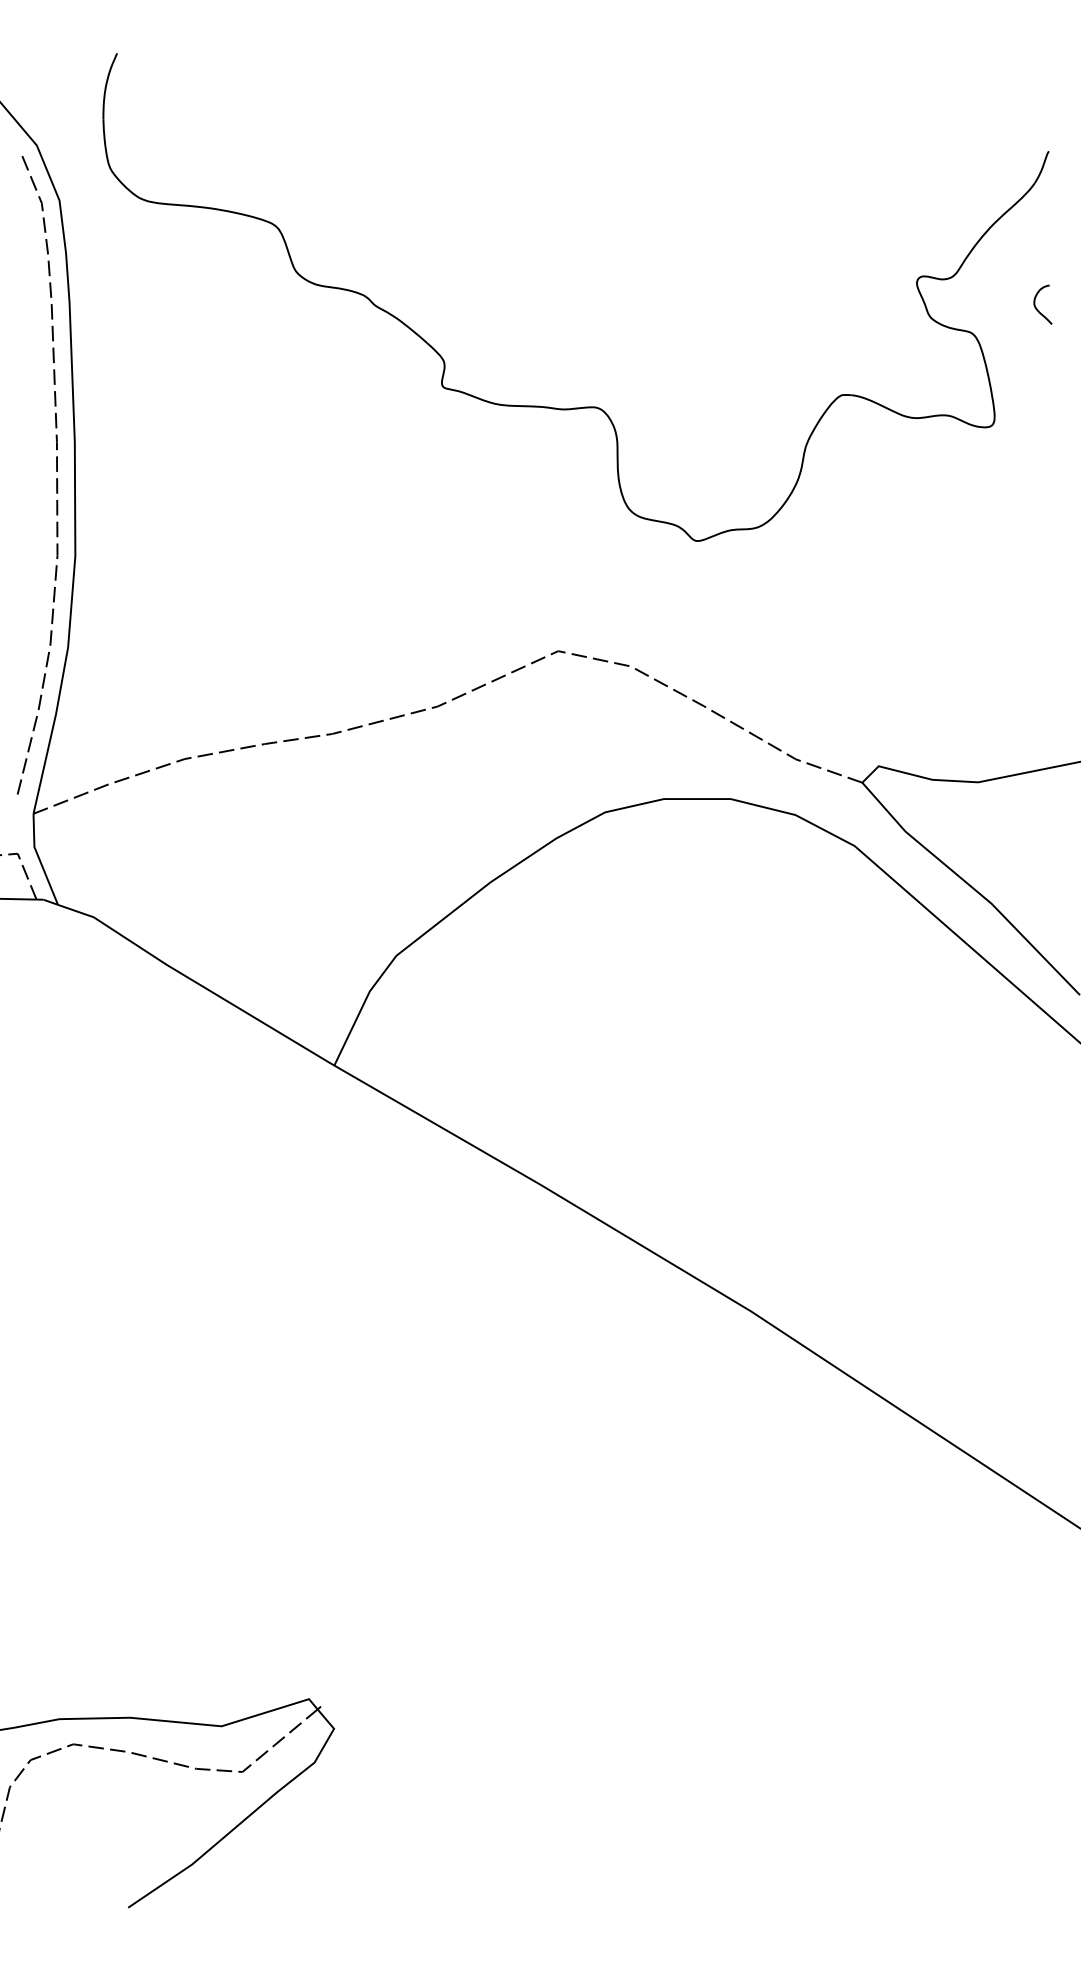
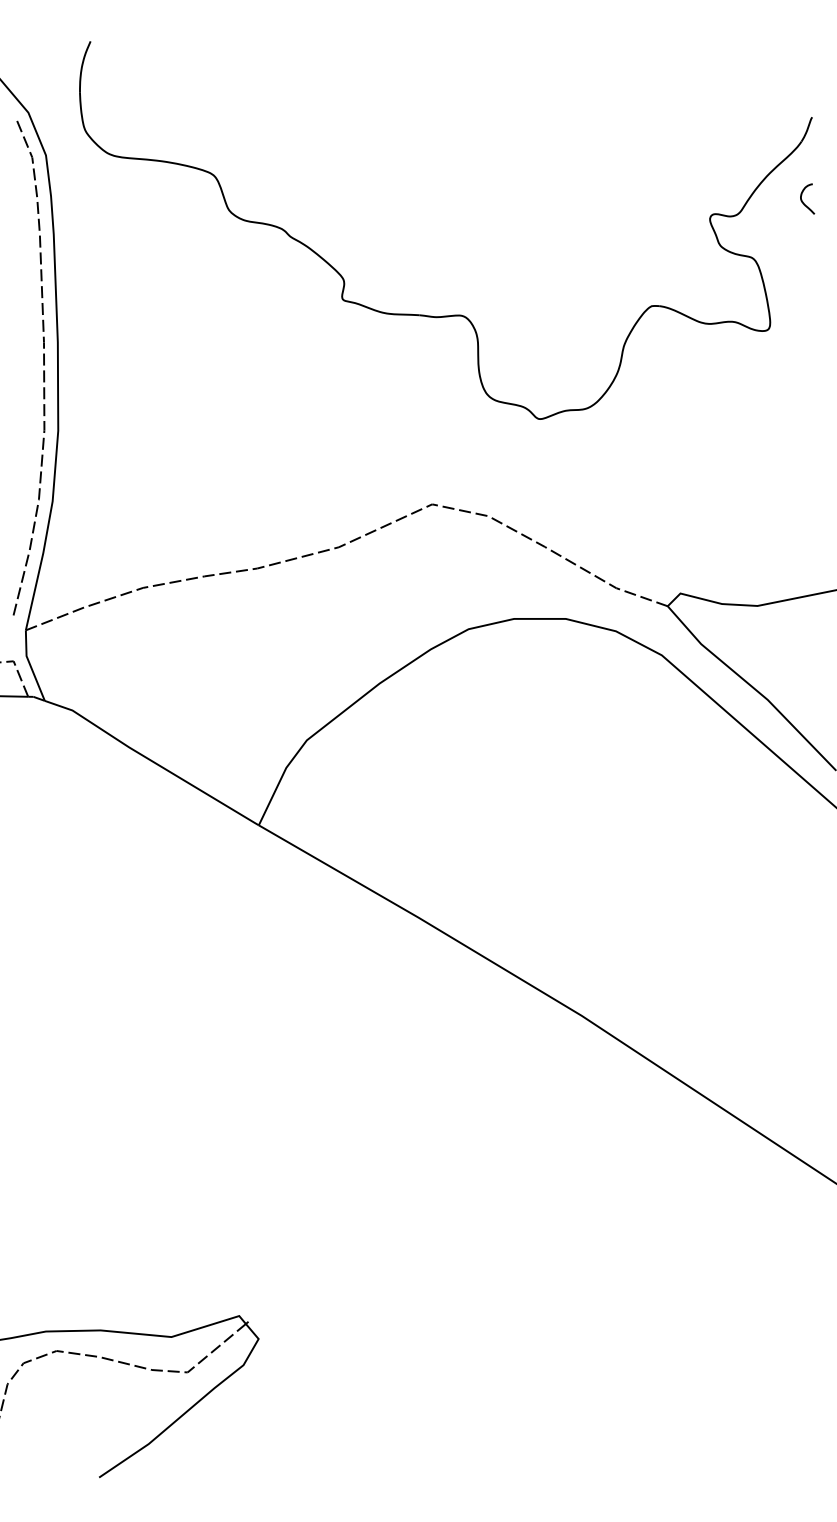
curve: (1037, 307) -> (803, 201), moved

